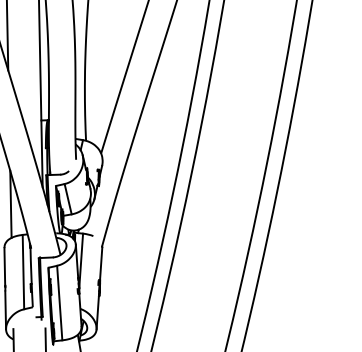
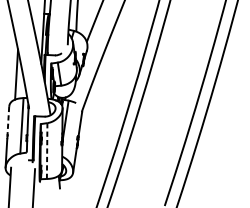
line: (4, 267) -> (8, 121), solid -> dashed
line: (59, 303) -> (46, 151), solid -> dashed

